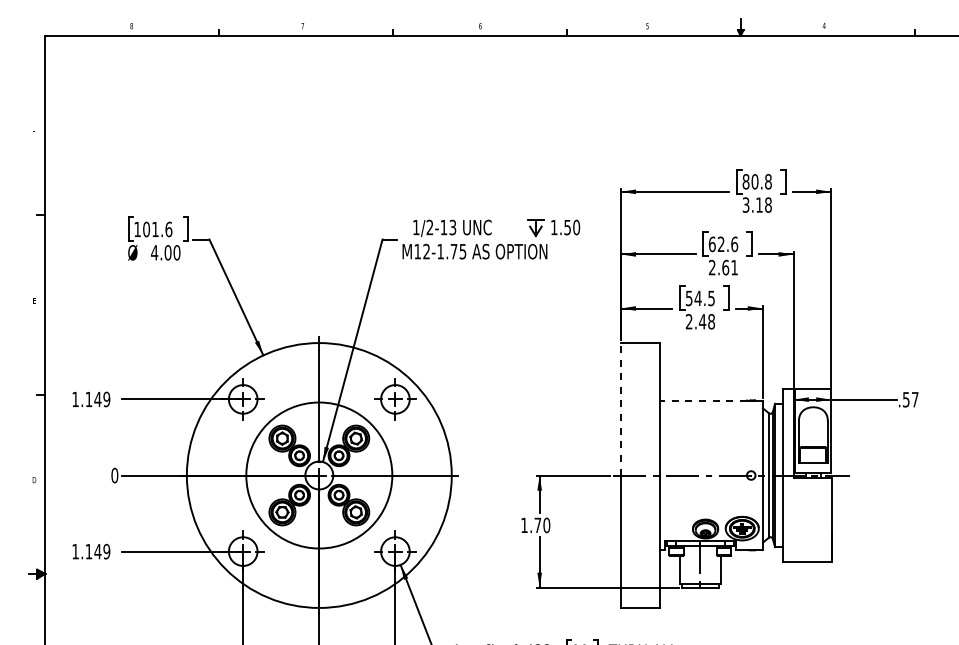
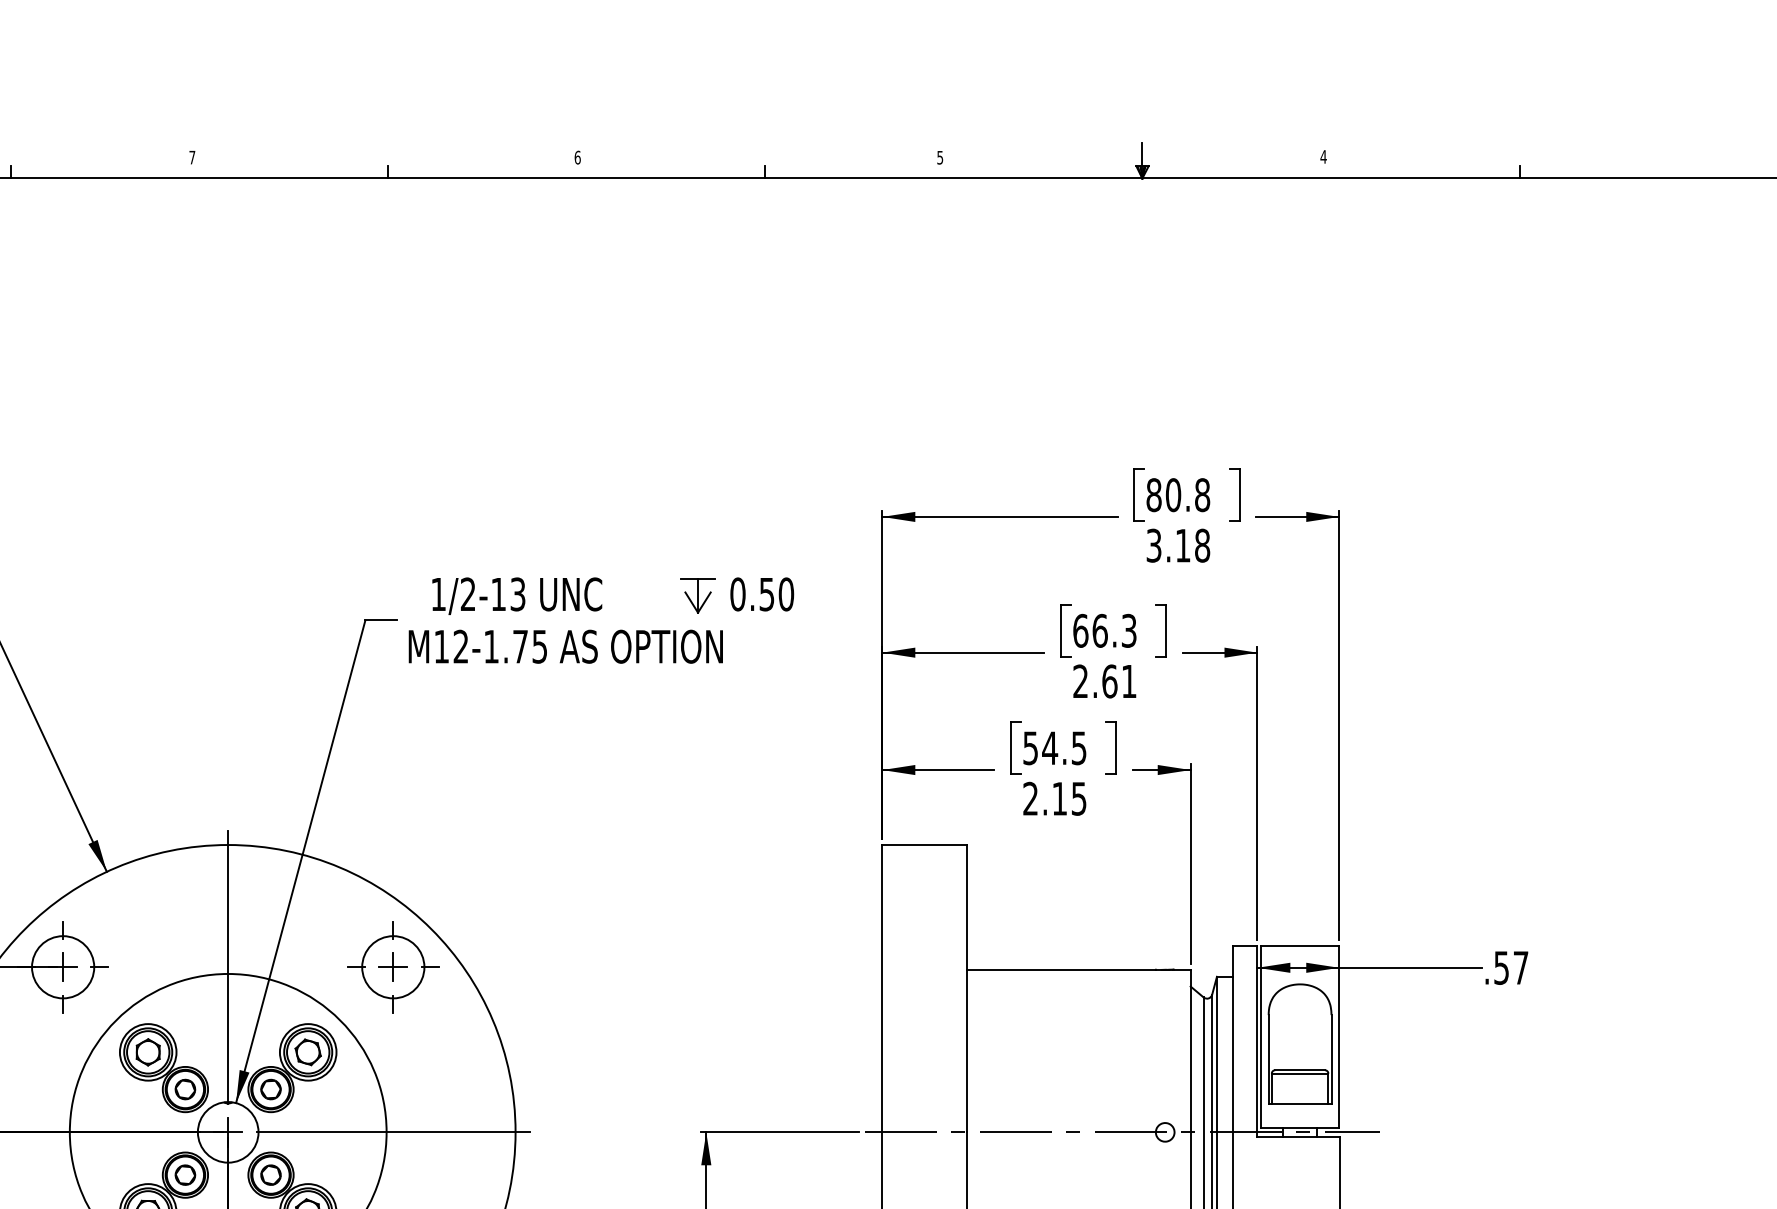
text: (553, 227) -> (736, 594), 1.50 -> 0.50
text: (727, 244) -> (1113, 631), 62.6 -> 66.3
text: (706, 321) -> (1068, 798), 2.48 -> 2.15
line: (703, 400) -> (1061, 969), dashed -> solid
line: (620, 408) -> (881, 986), dashed -> solid

